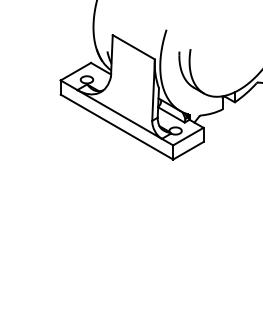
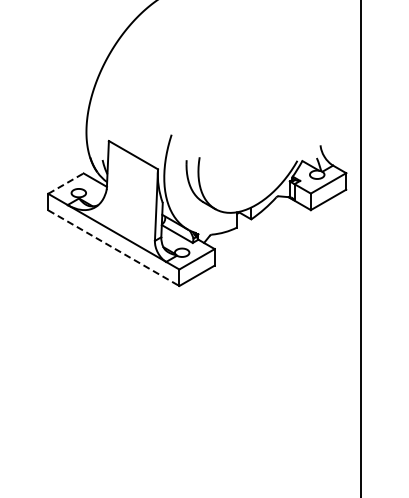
line: (76, 71) -> (66, 183), solid -> dashed
line: (116, 127) -> (113, 248), solid -> dashed

